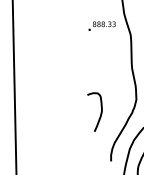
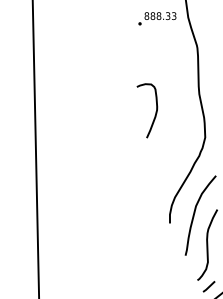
text: (102, 26) -> (157, 18), moved
curve: (100, 112) -> (155, 111), moved

